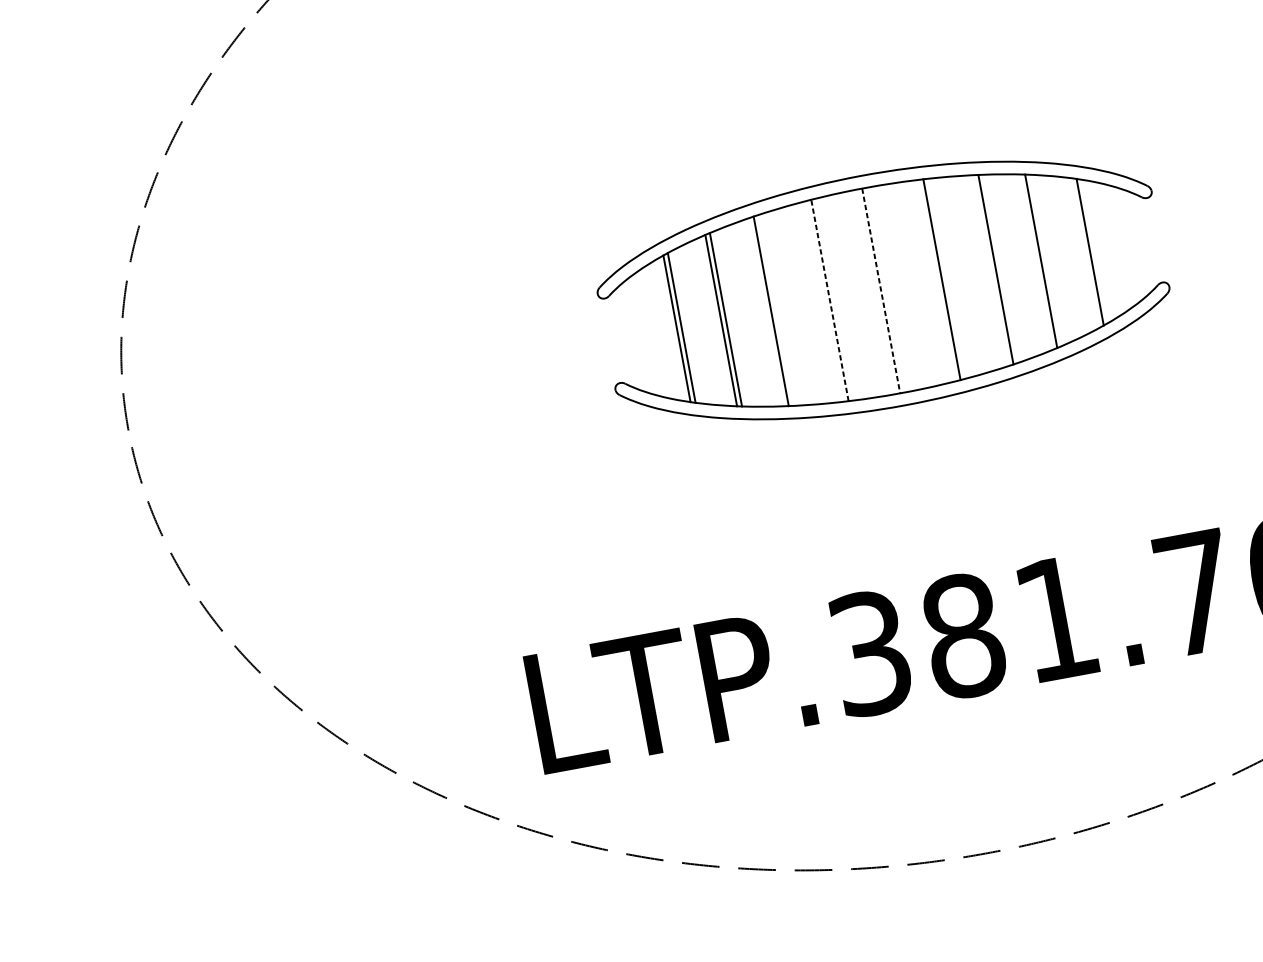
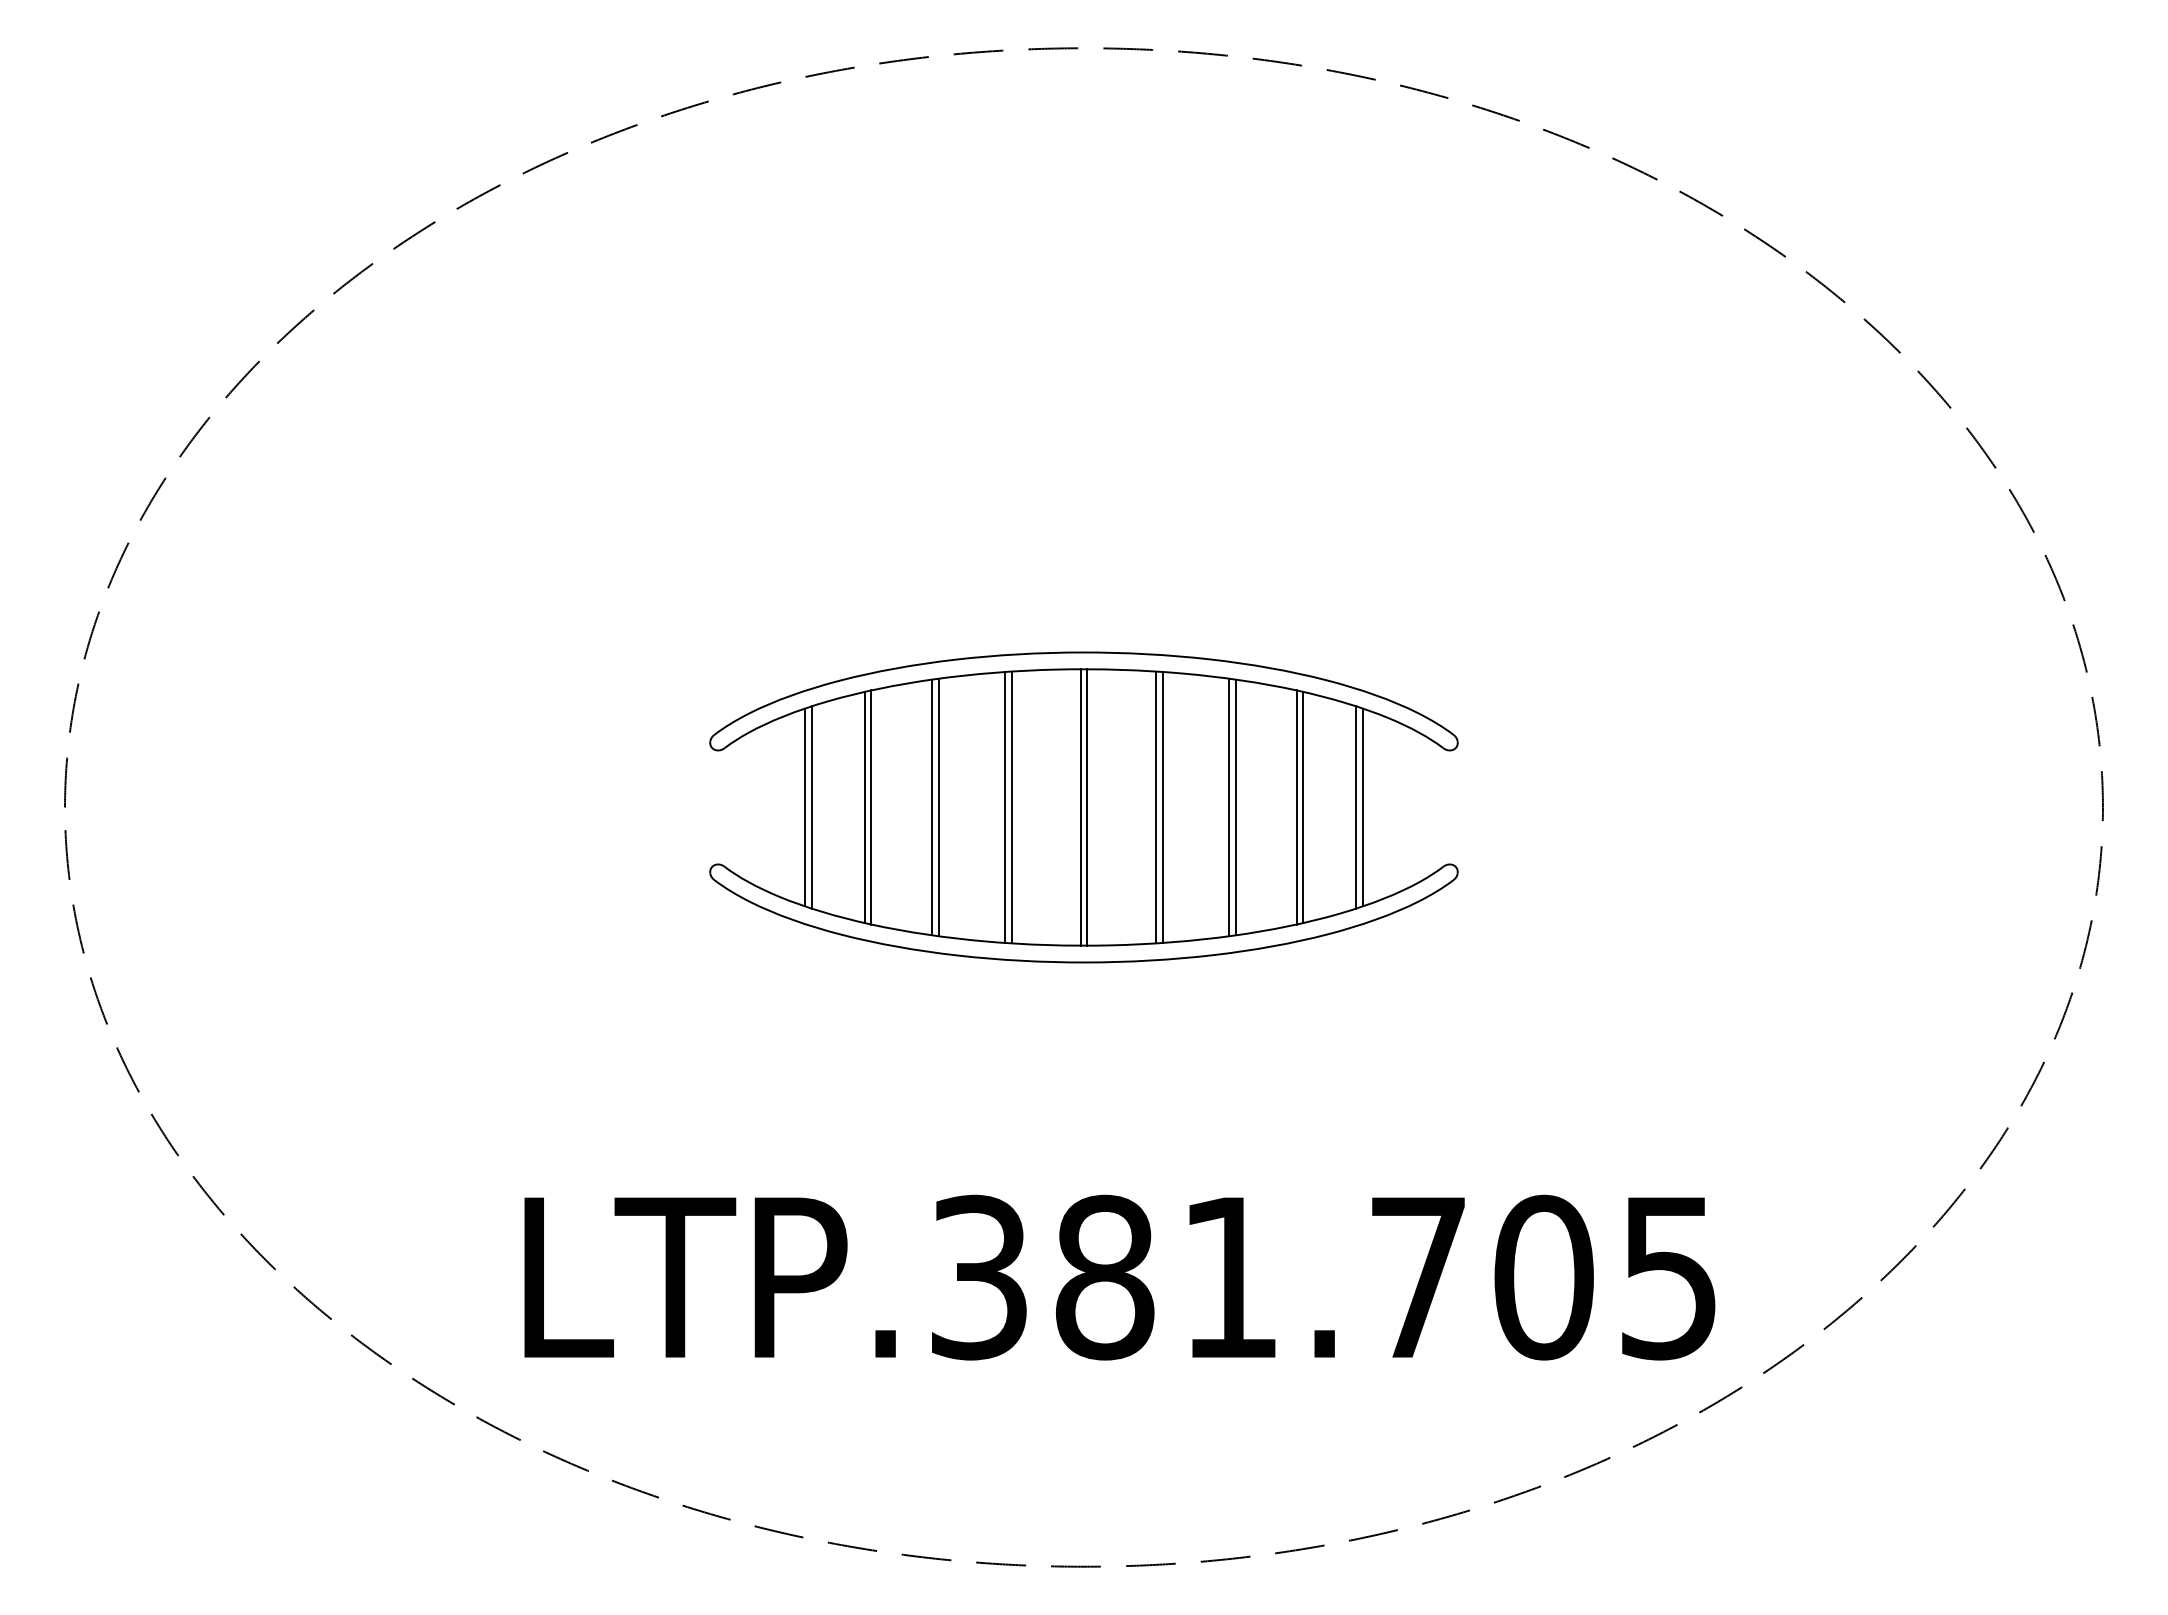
line: (1085, 253) -> (1356, 807), added
line: (1046, 260) -> (1303, 807), added
line: (991, 270) -> (1229, 807), added
line: (937, 280) -> (1156, 807), added
line: (886, 290) -> (1087, 807), added
line: (880, 291) -> (1080, 807), dashed -> solid
line: (829, 300) -> (1011, 807), dashed -> solid
line: (825, 301) -> (1005, 807), added
line: (775, 310) -> (938, 807), added

